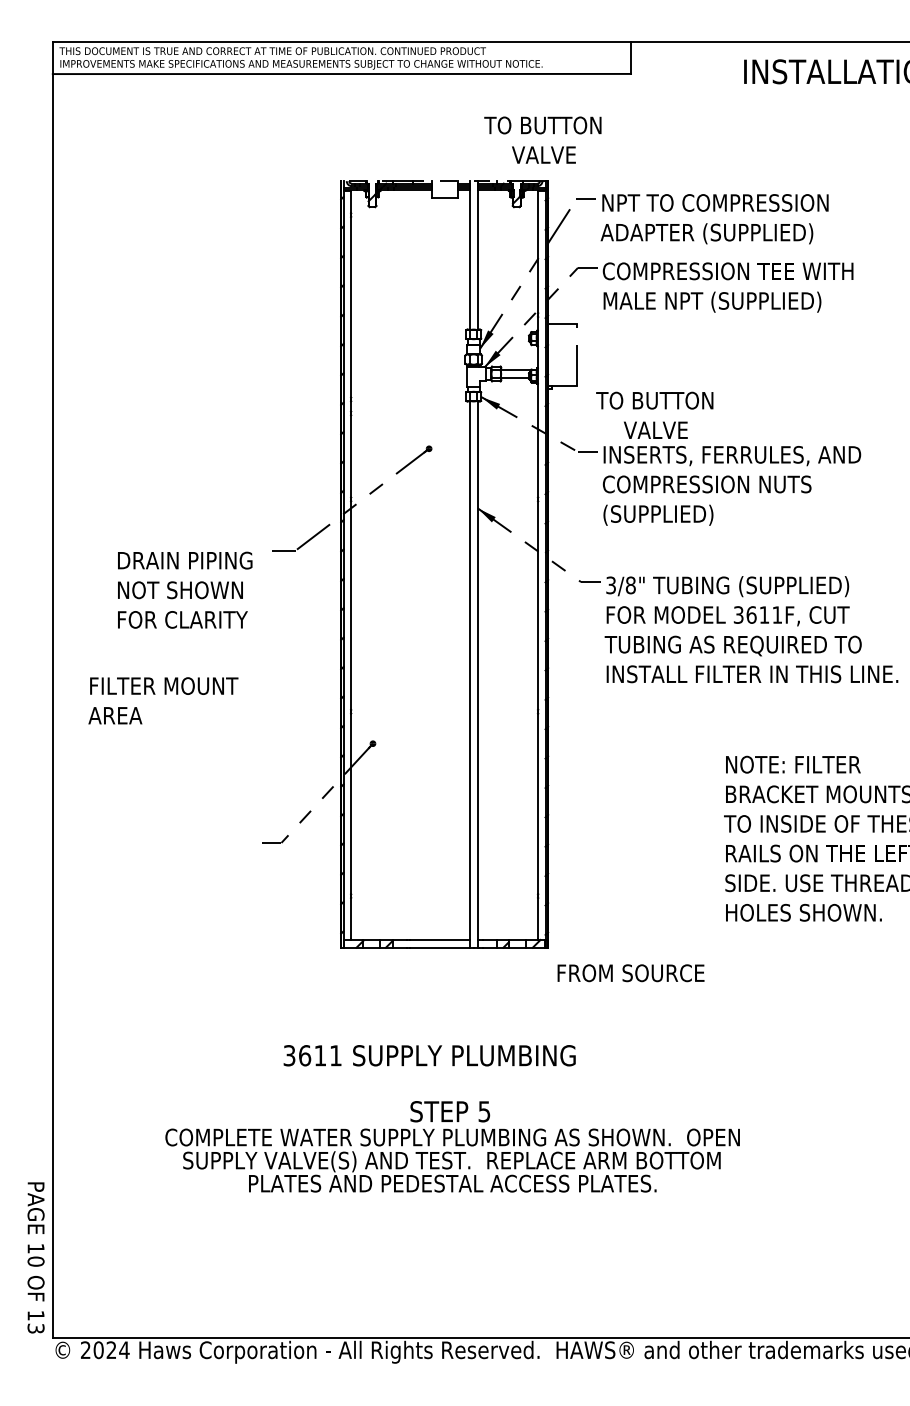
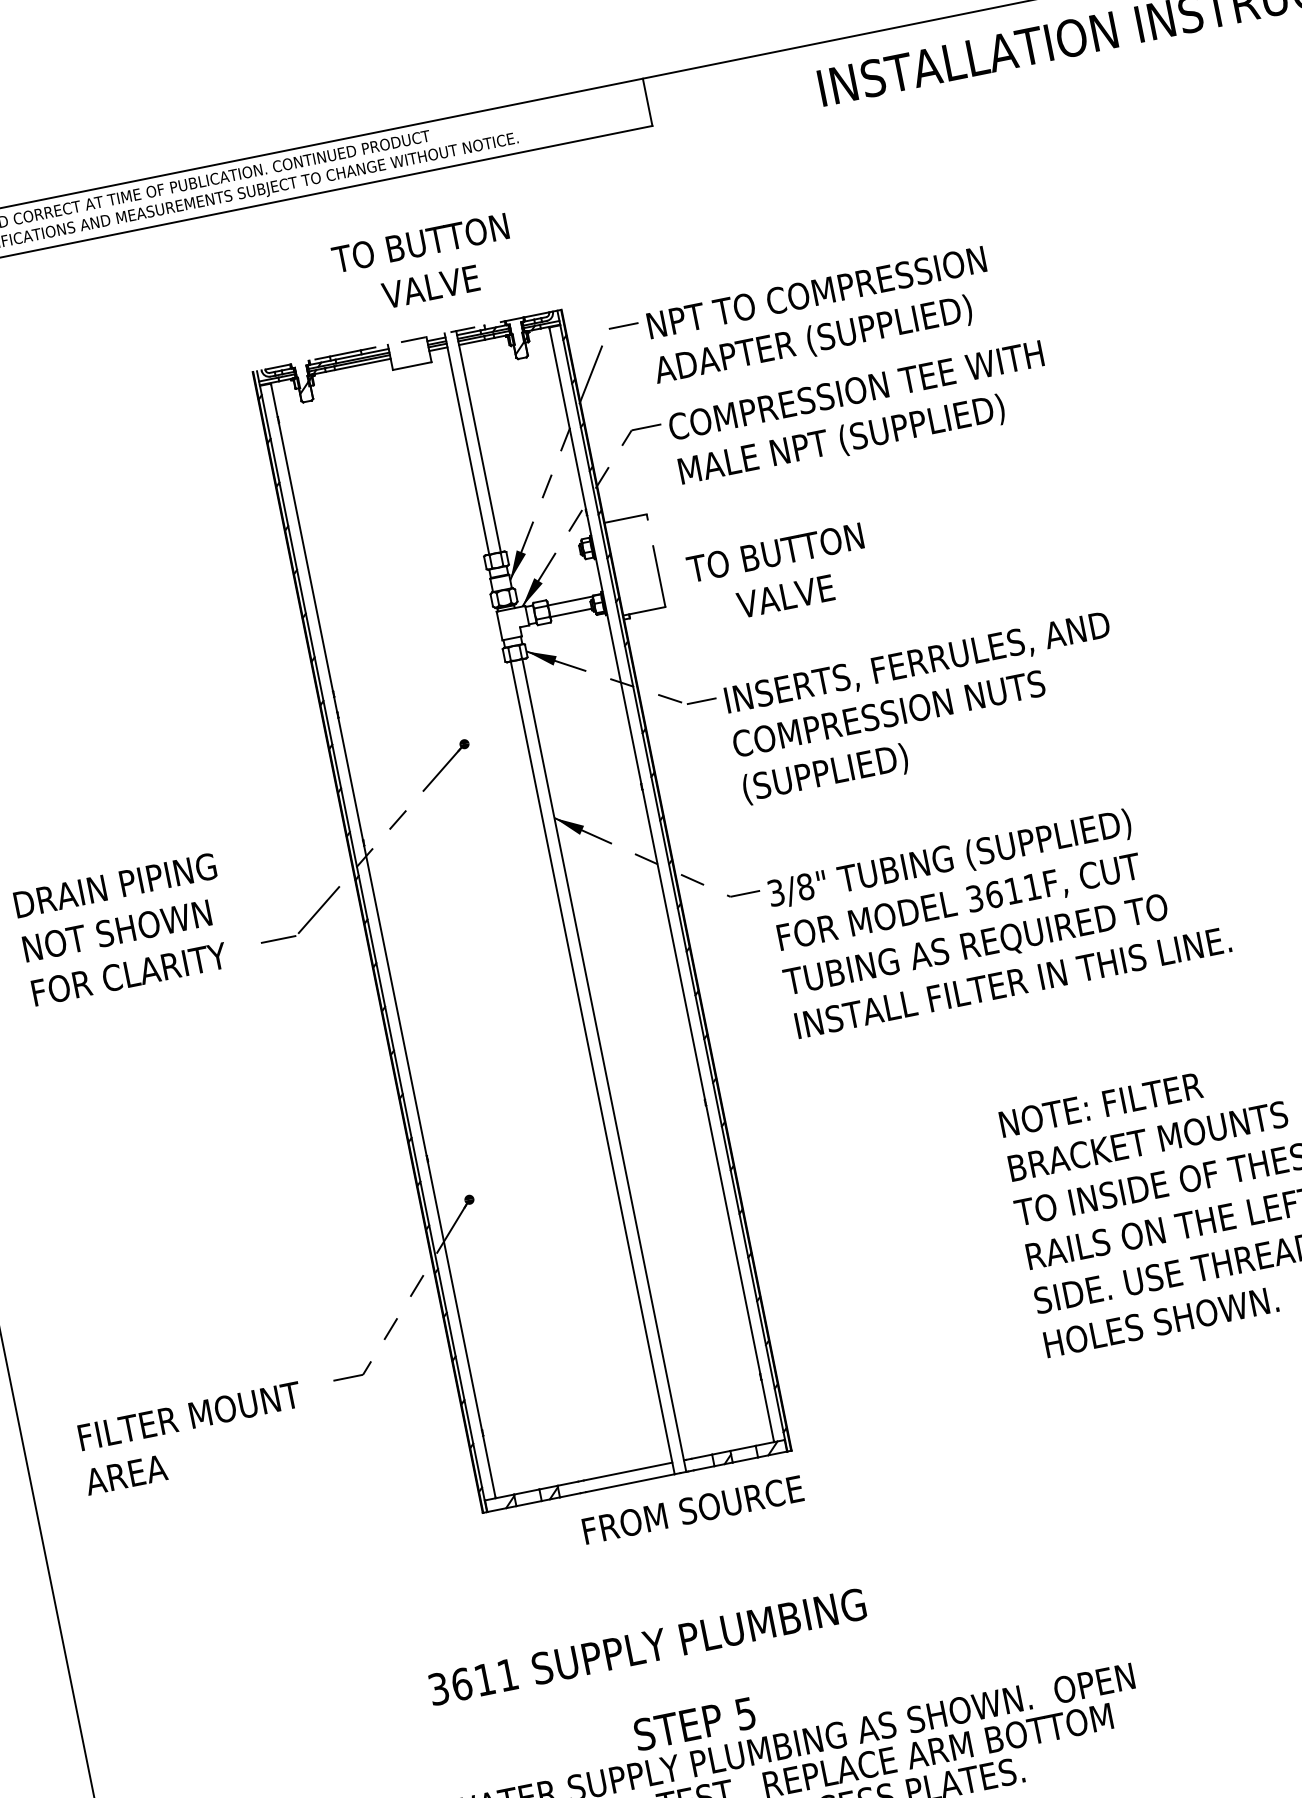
text: (542, 139) -> (424, 264), moved
text: (654, 414) -> (778, 573), moved
text: (185, 589) -> (124, 928), moved
text: (163, 700) -> (193, 1437), moved
text: (630, 973) -> (692, 1510), moved

